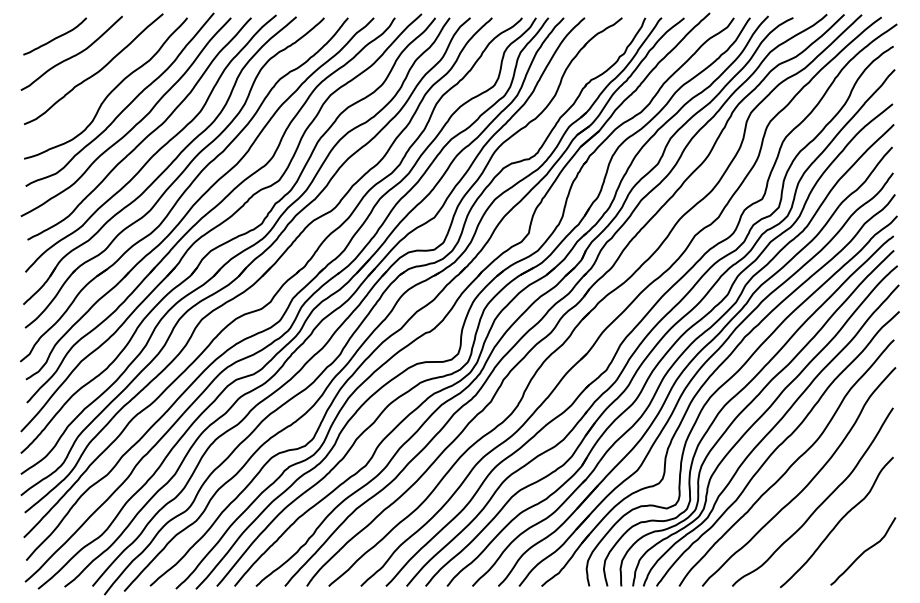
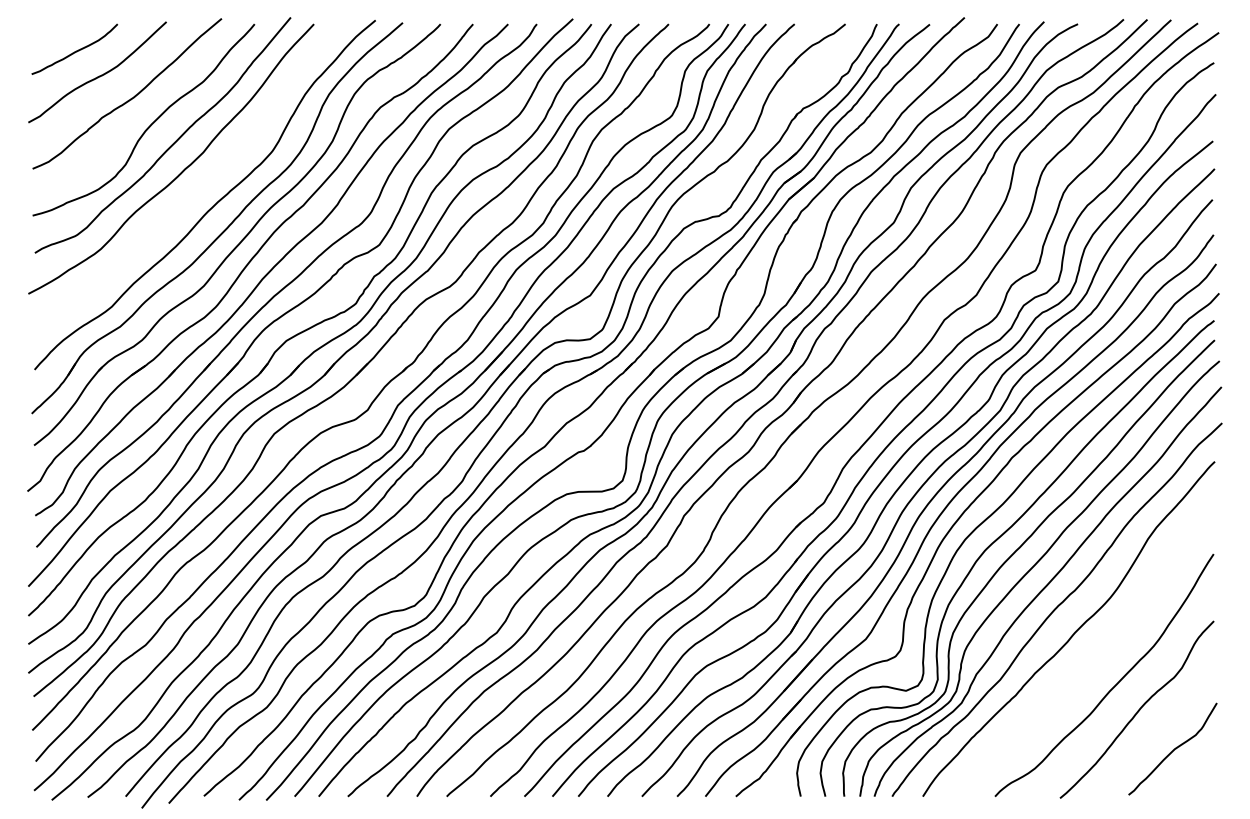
curve: (144, 137) -> (196, 186), removed
curve: (806, 484) -> (1095, 658), removed

